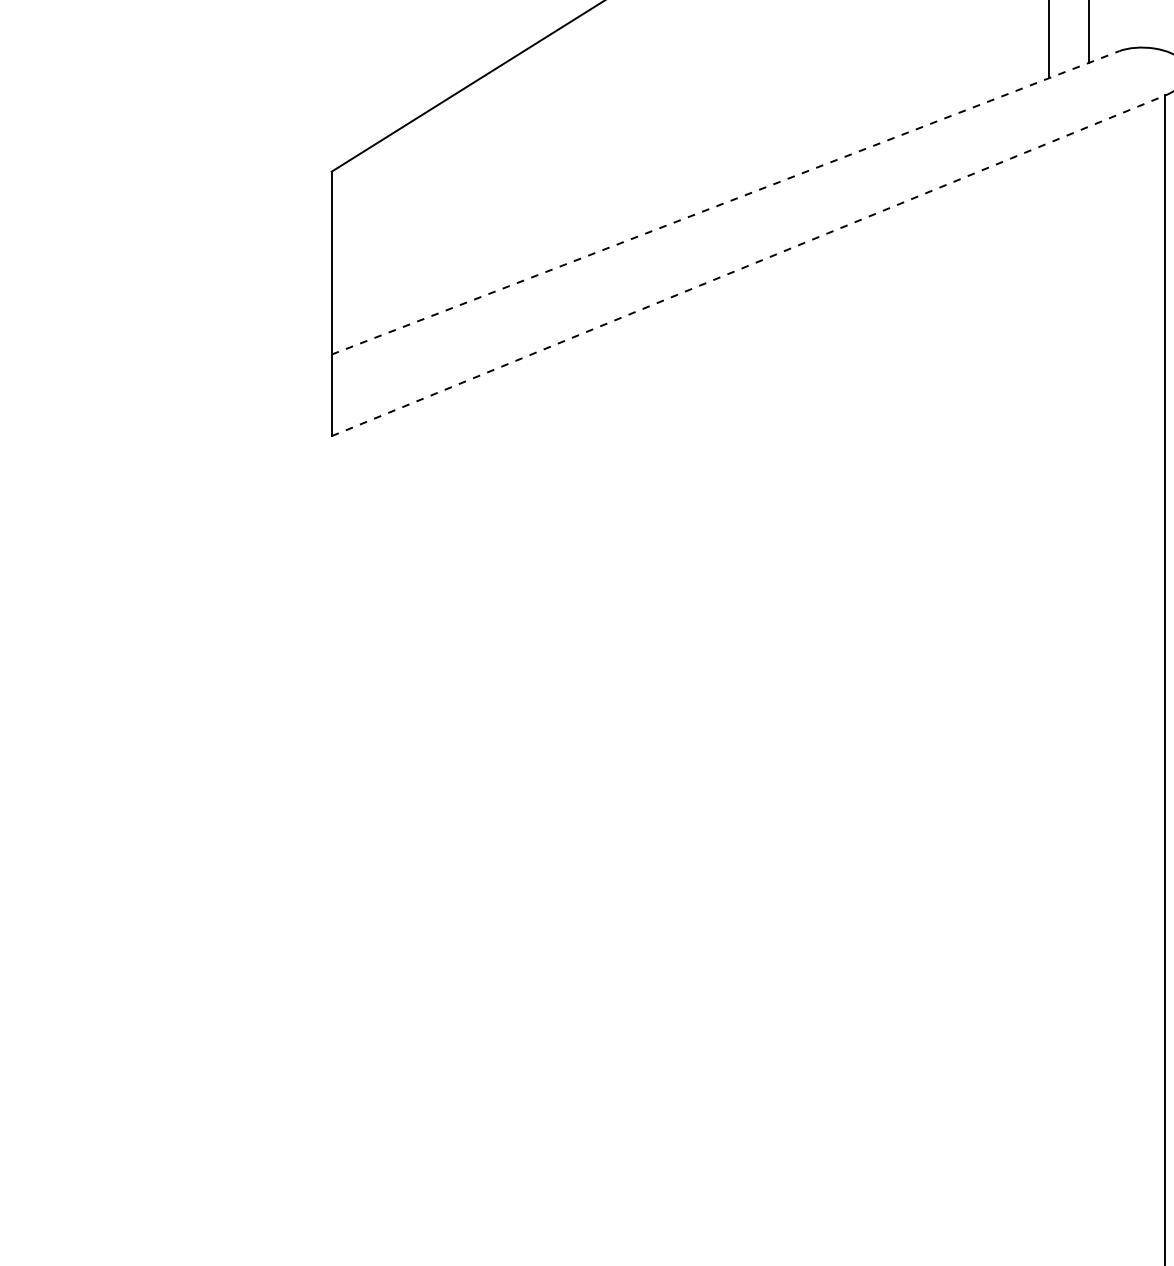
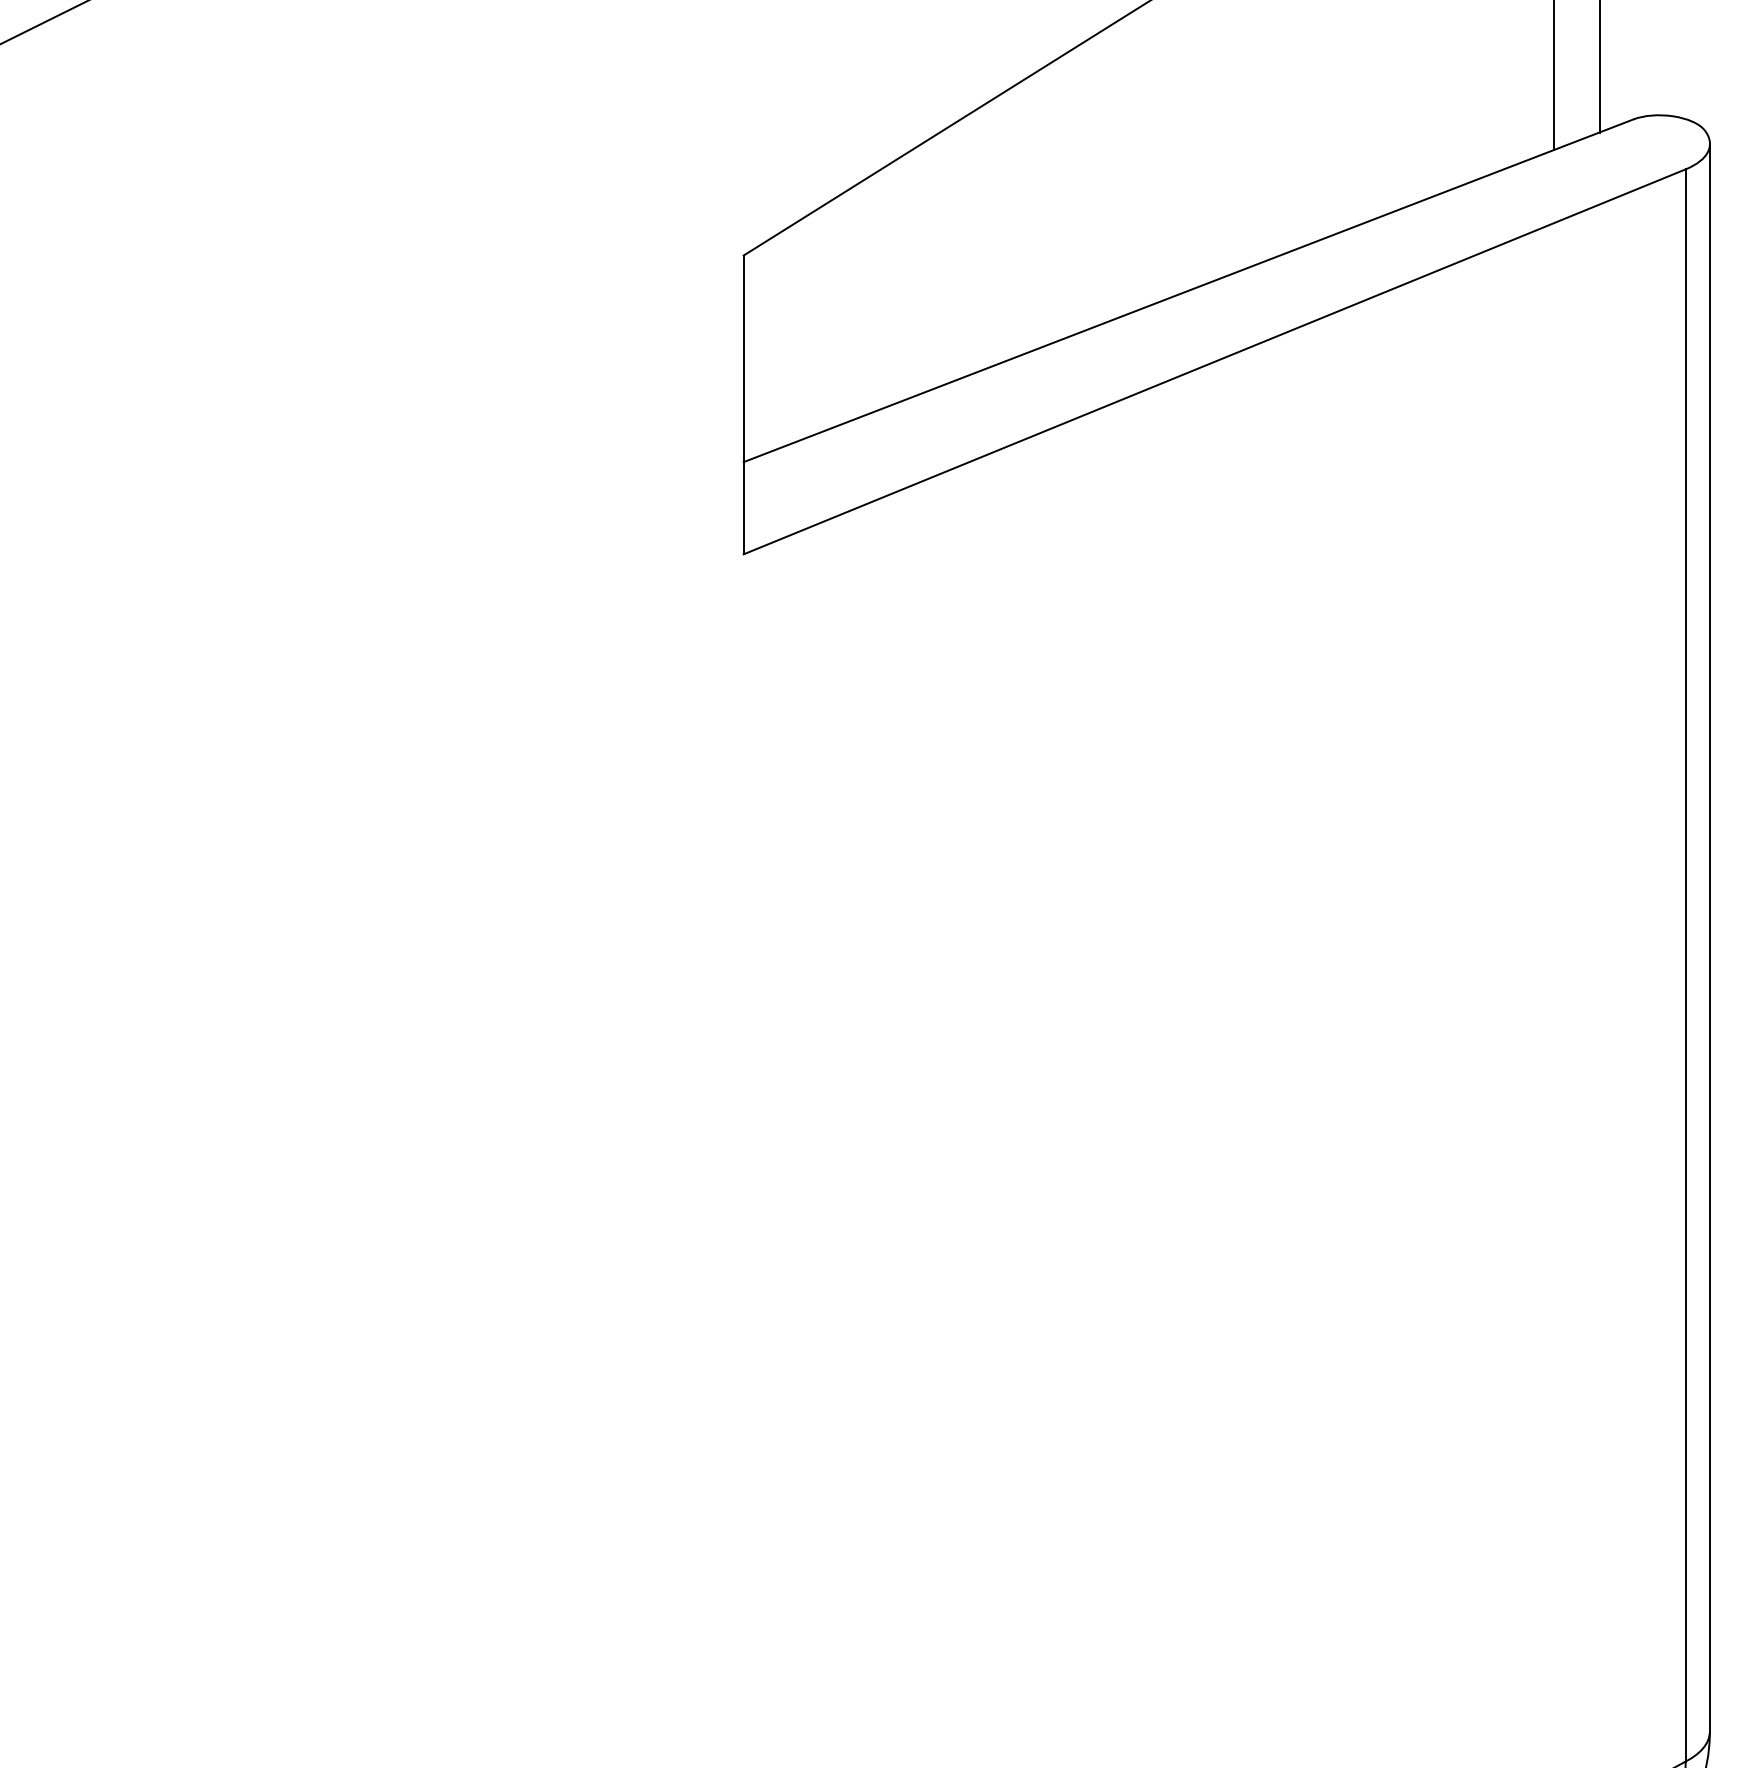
line: (725, 202) -> (1188, 290), dashed -> solid
line: (748, 265) -> (1214, 361), dashed -> solid

